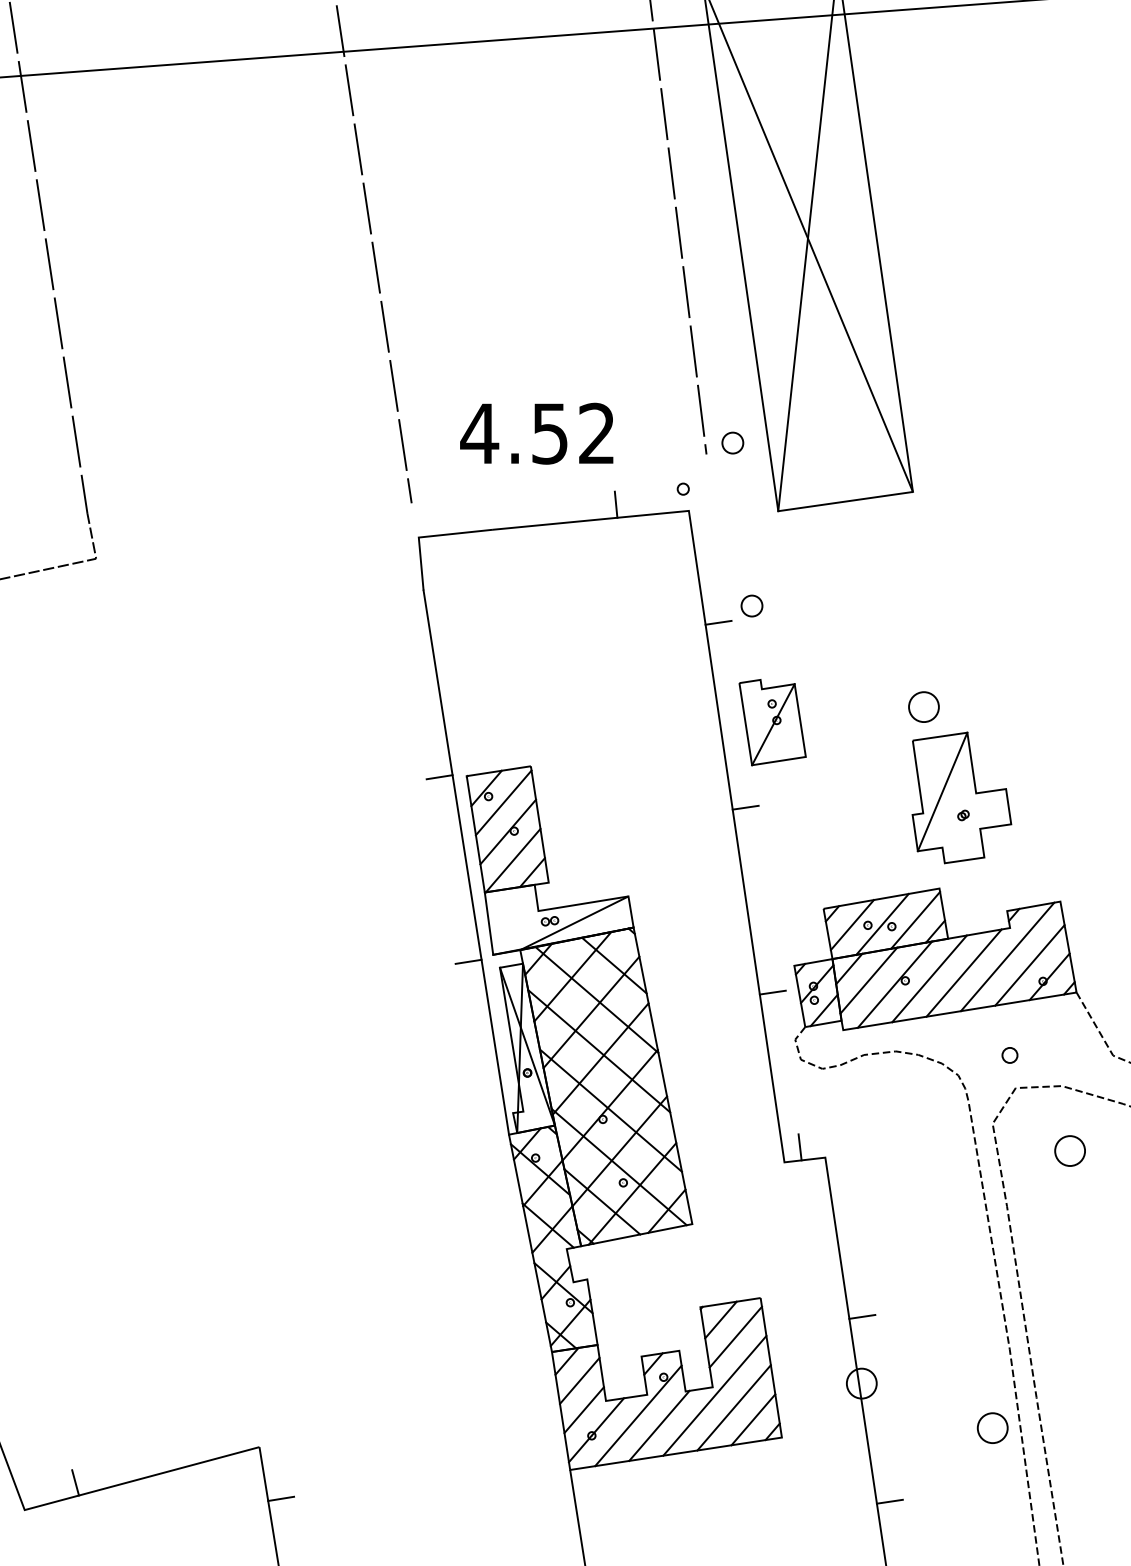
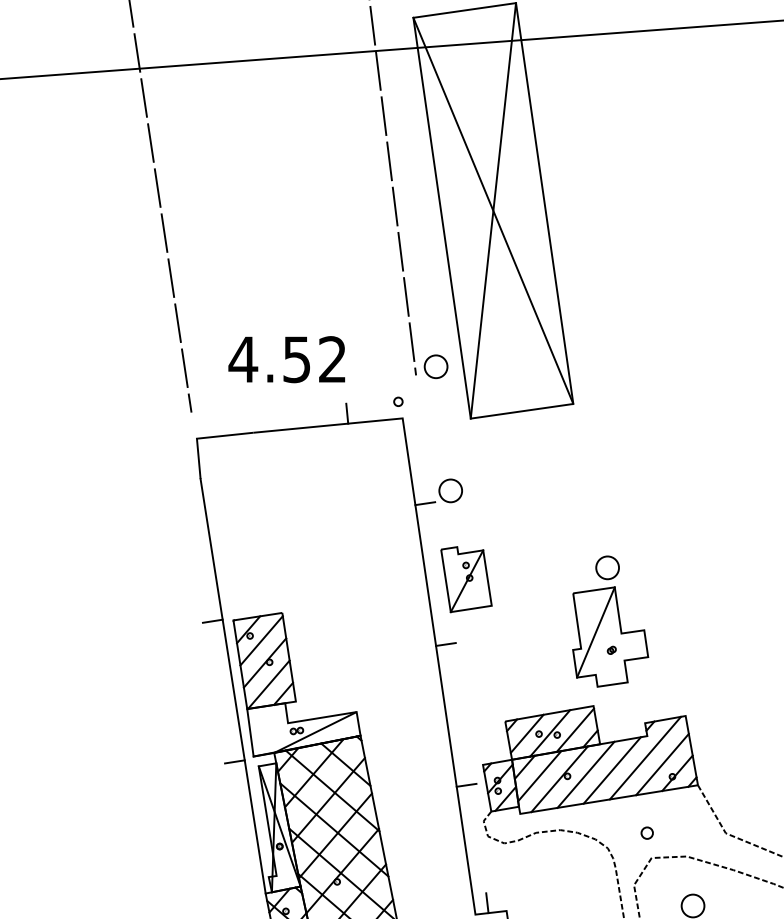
part: (732, 442) -> (435, 366), size x1.43
part: (751, 605) -> (450, 490), size x1.43
part: (923, 706) -> (607, 567), moved

